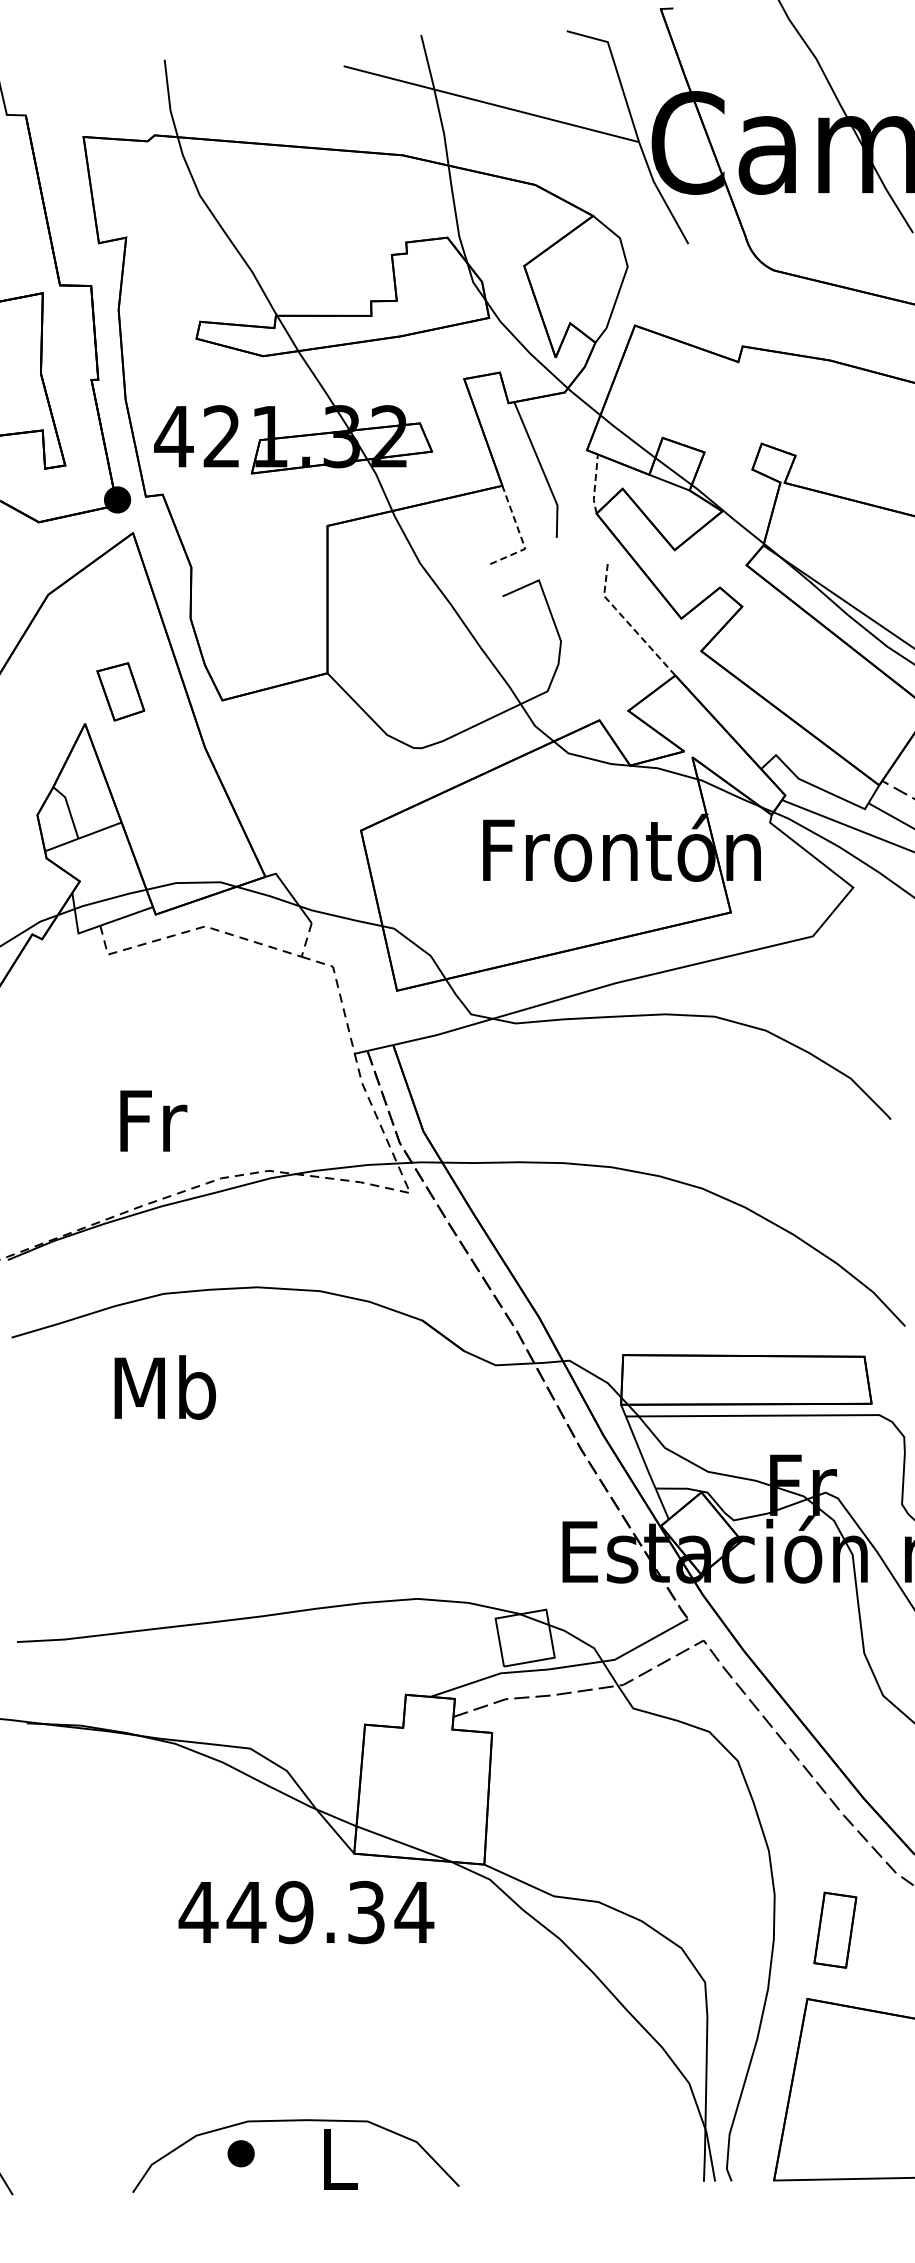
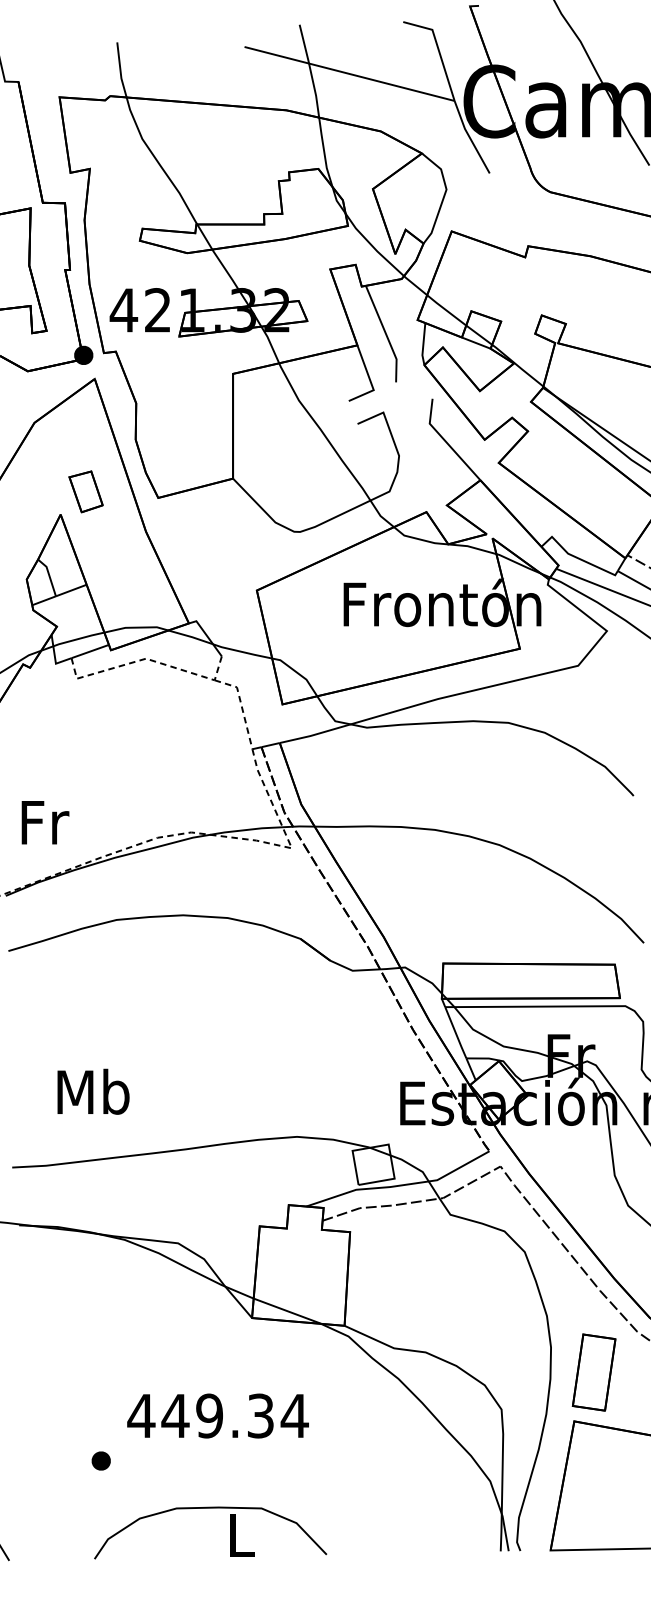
line: (595, 485) -> (423, 345), dashed -> solid
line: (520, 535) -> (370, 380), dashed -> solid
line: (627, 621) -> (446, 441), dashed -> solid
text: (153, 1120) -> (45, 822), moved
text: (164, 1387) -> (92, 1091), moved
text: (306, 1912) -> (218, 1416), moved
part: (835, 1929) -> (594, 1371), size x1.43
part: (240, 2153) -> (100, 1460), moved

